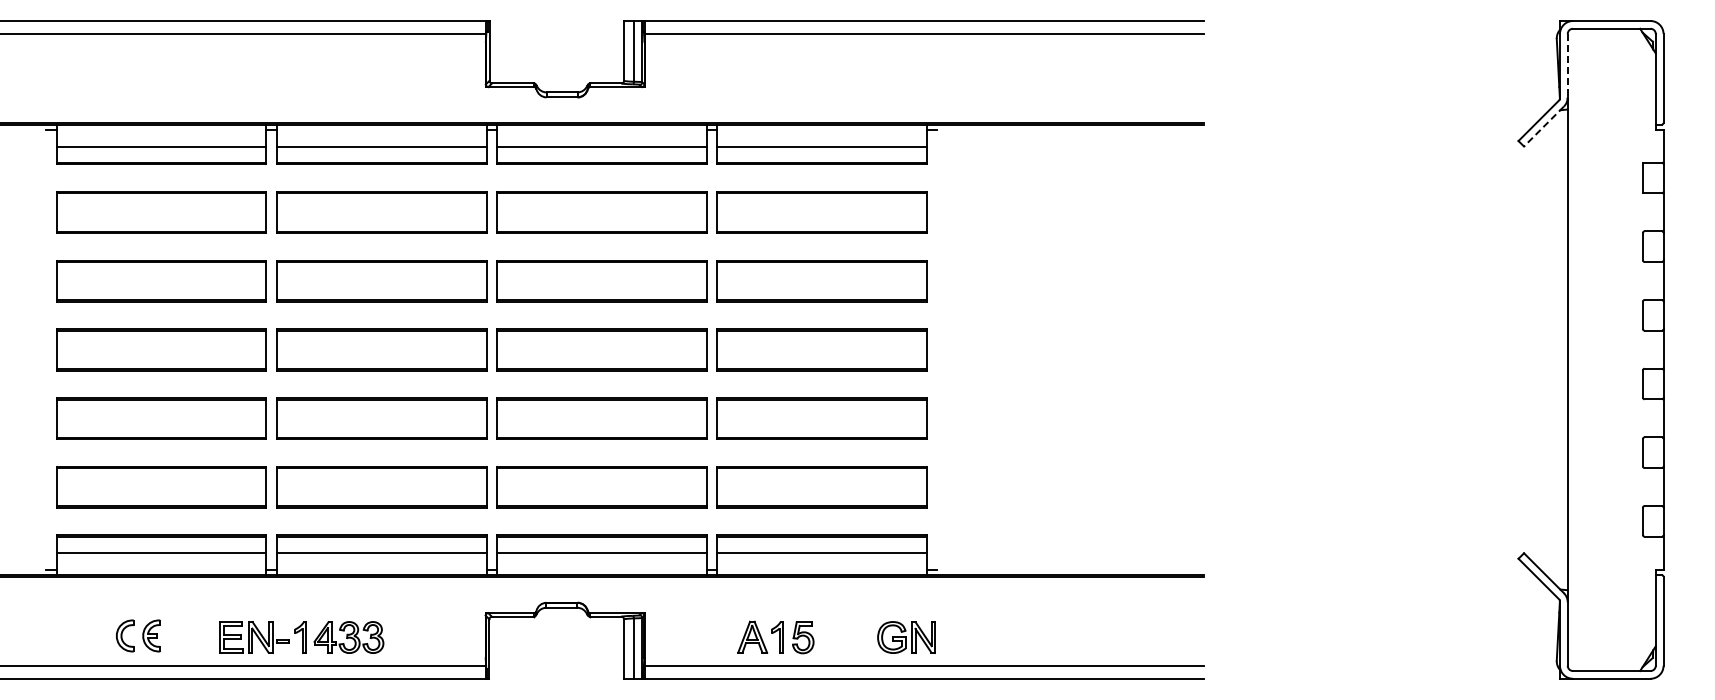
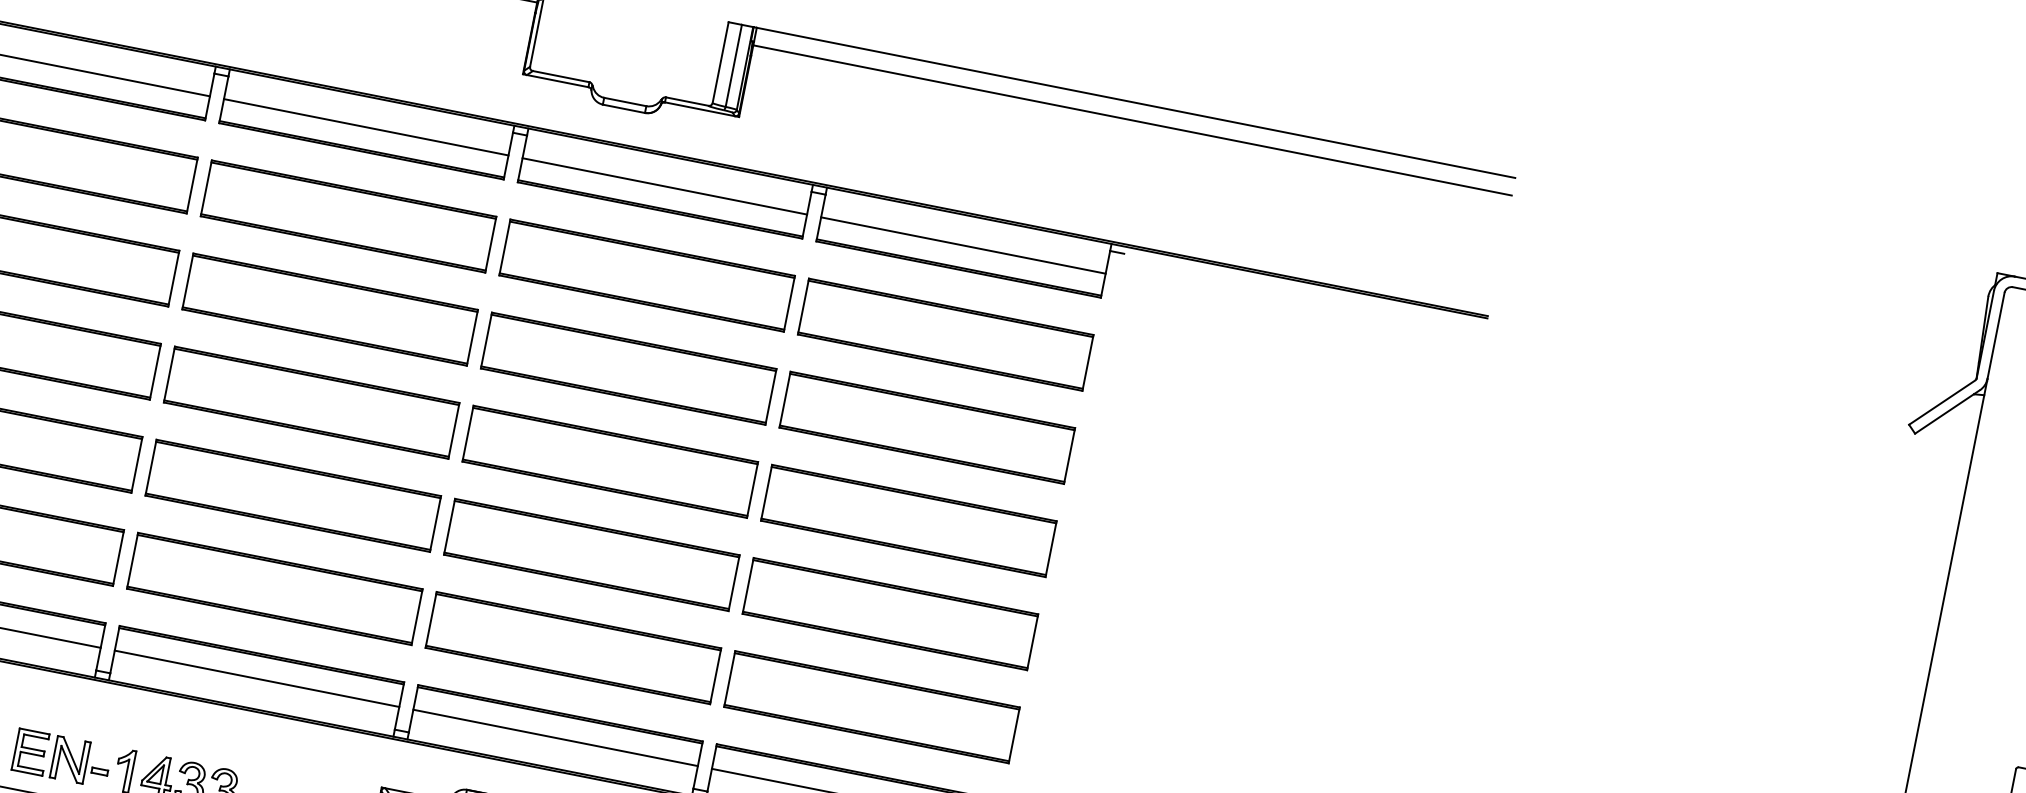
line: (1567, 65) -> (1995, 335), dashed -> solid
line: (1543, 126) -> (1946, 411), dashed -> solid

